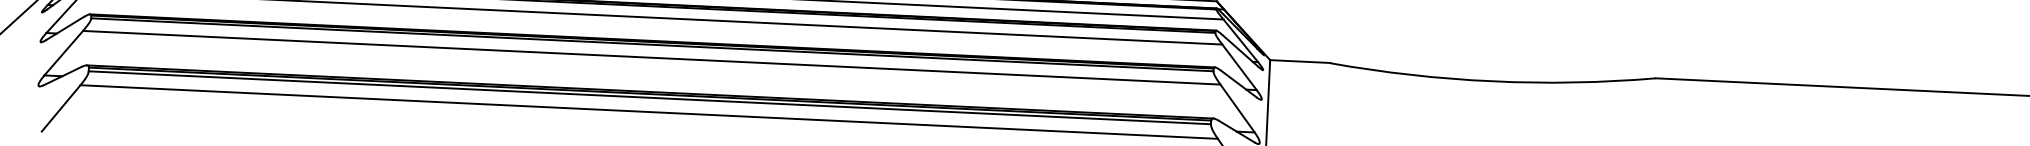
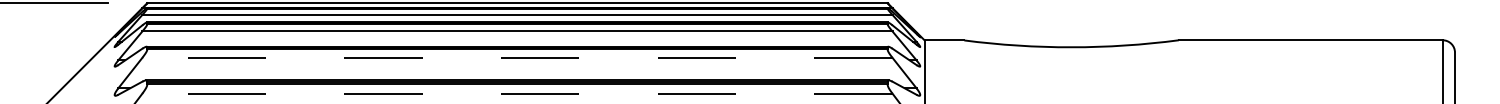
line: (650, 57) -> (516, 57), solid -> dashed
line: (647, 111) -> (516, 93), solid -> dashed

